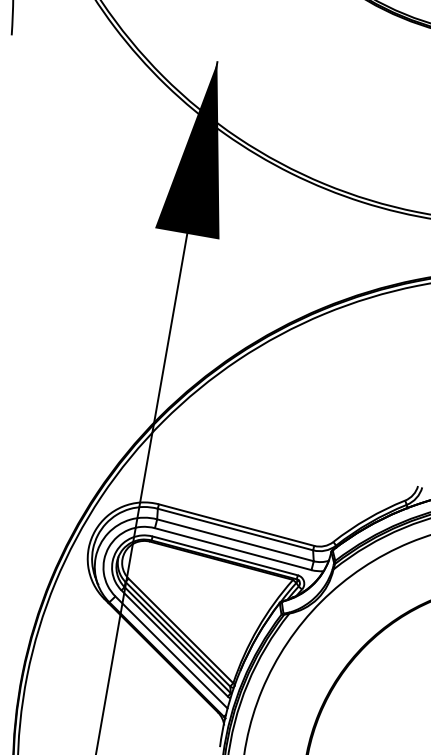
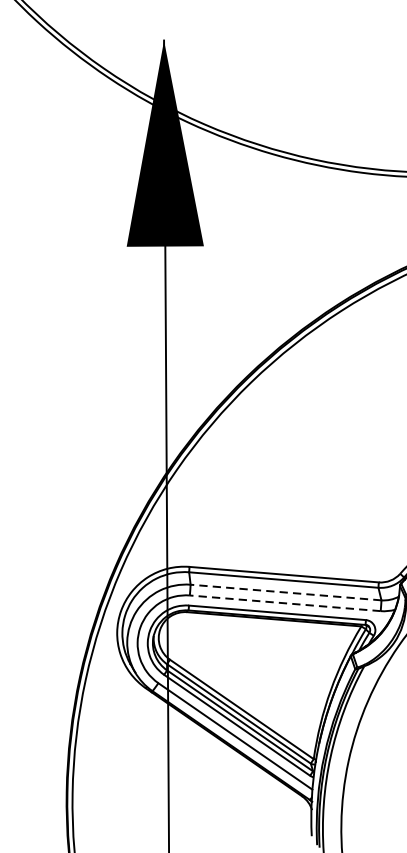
line: (234, 540) -> (284, 592), solid -> dashed
line: (232, 549) -> (284, 603), solid -> dashed

